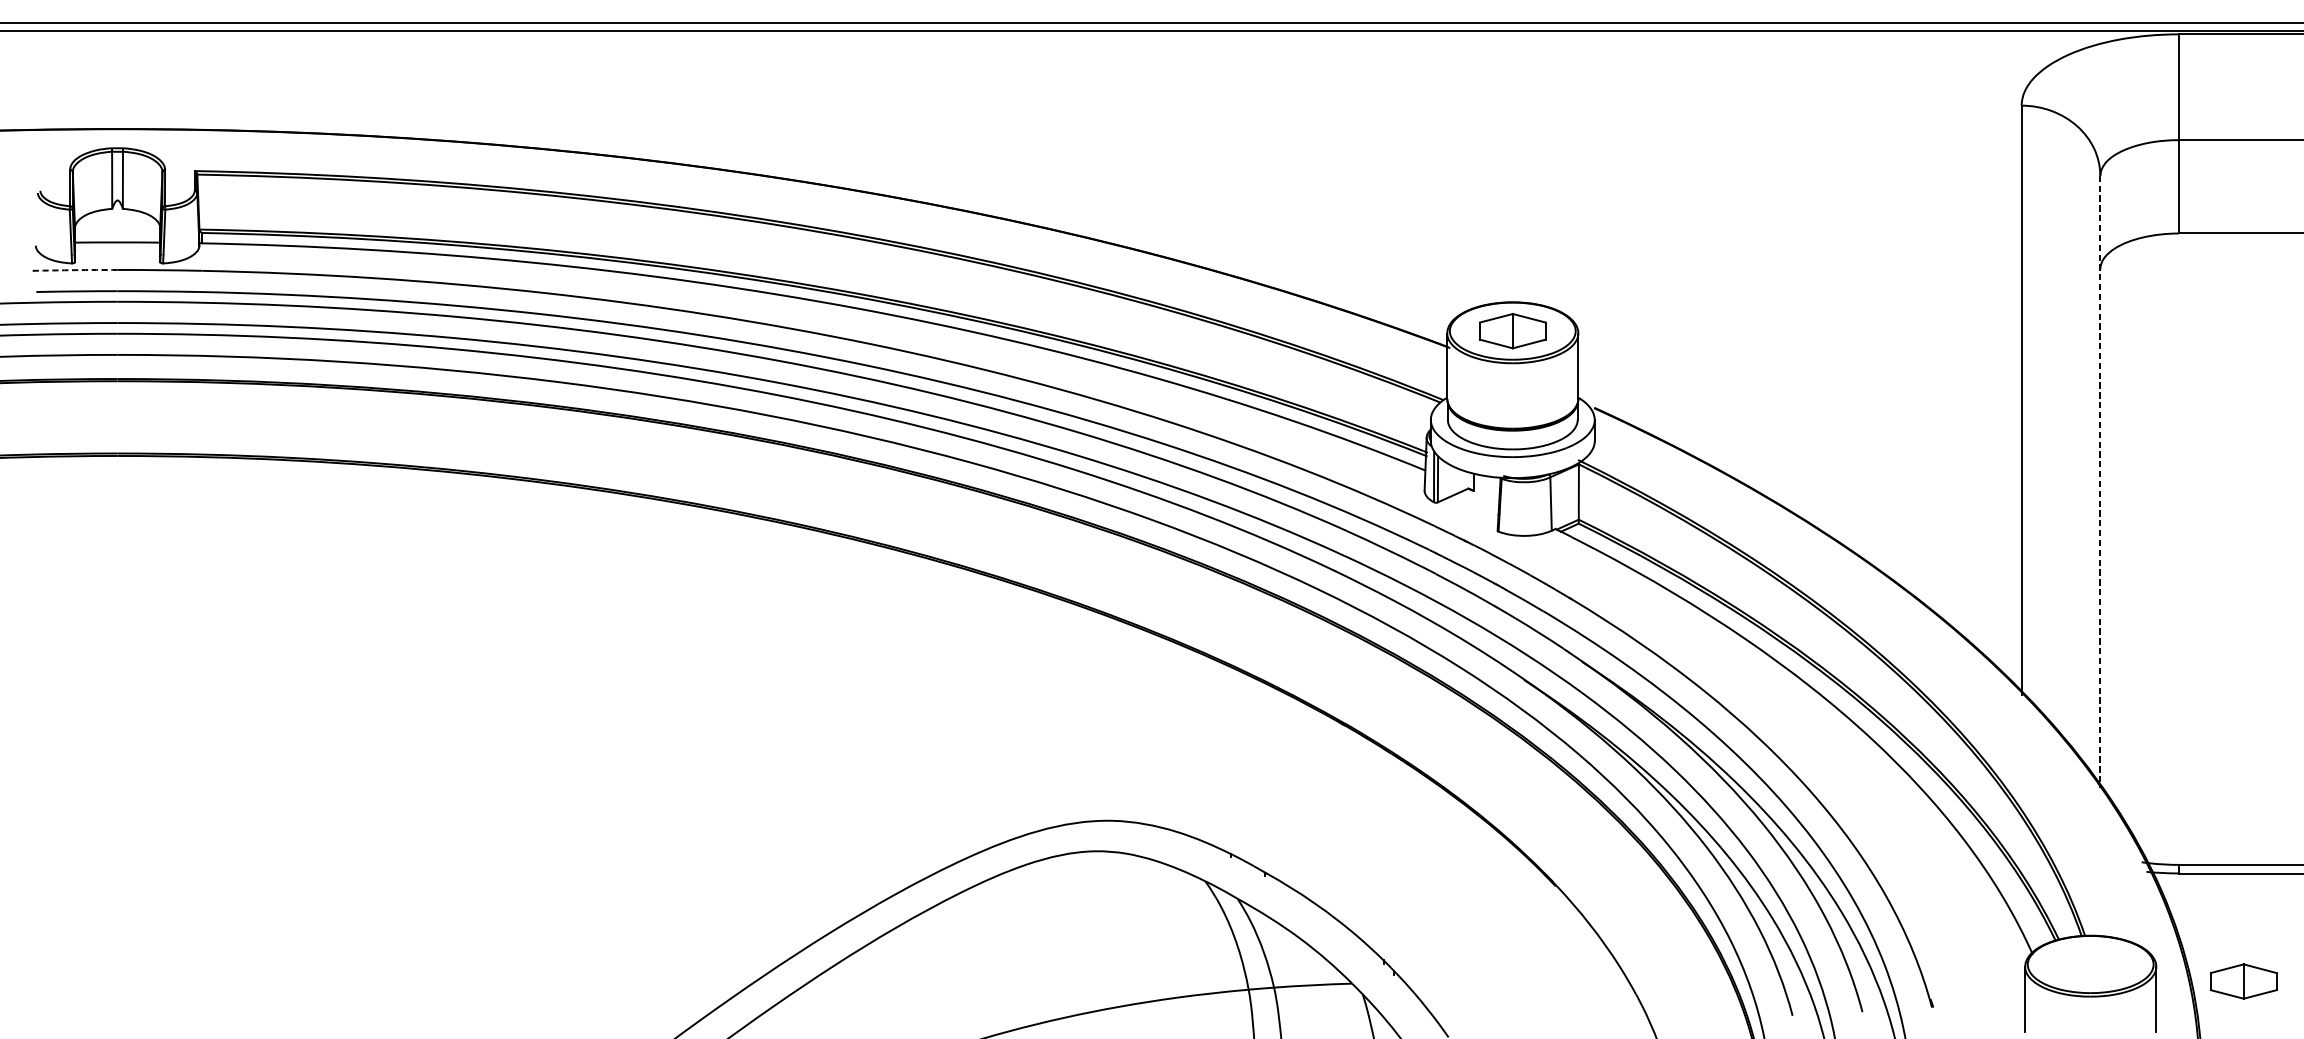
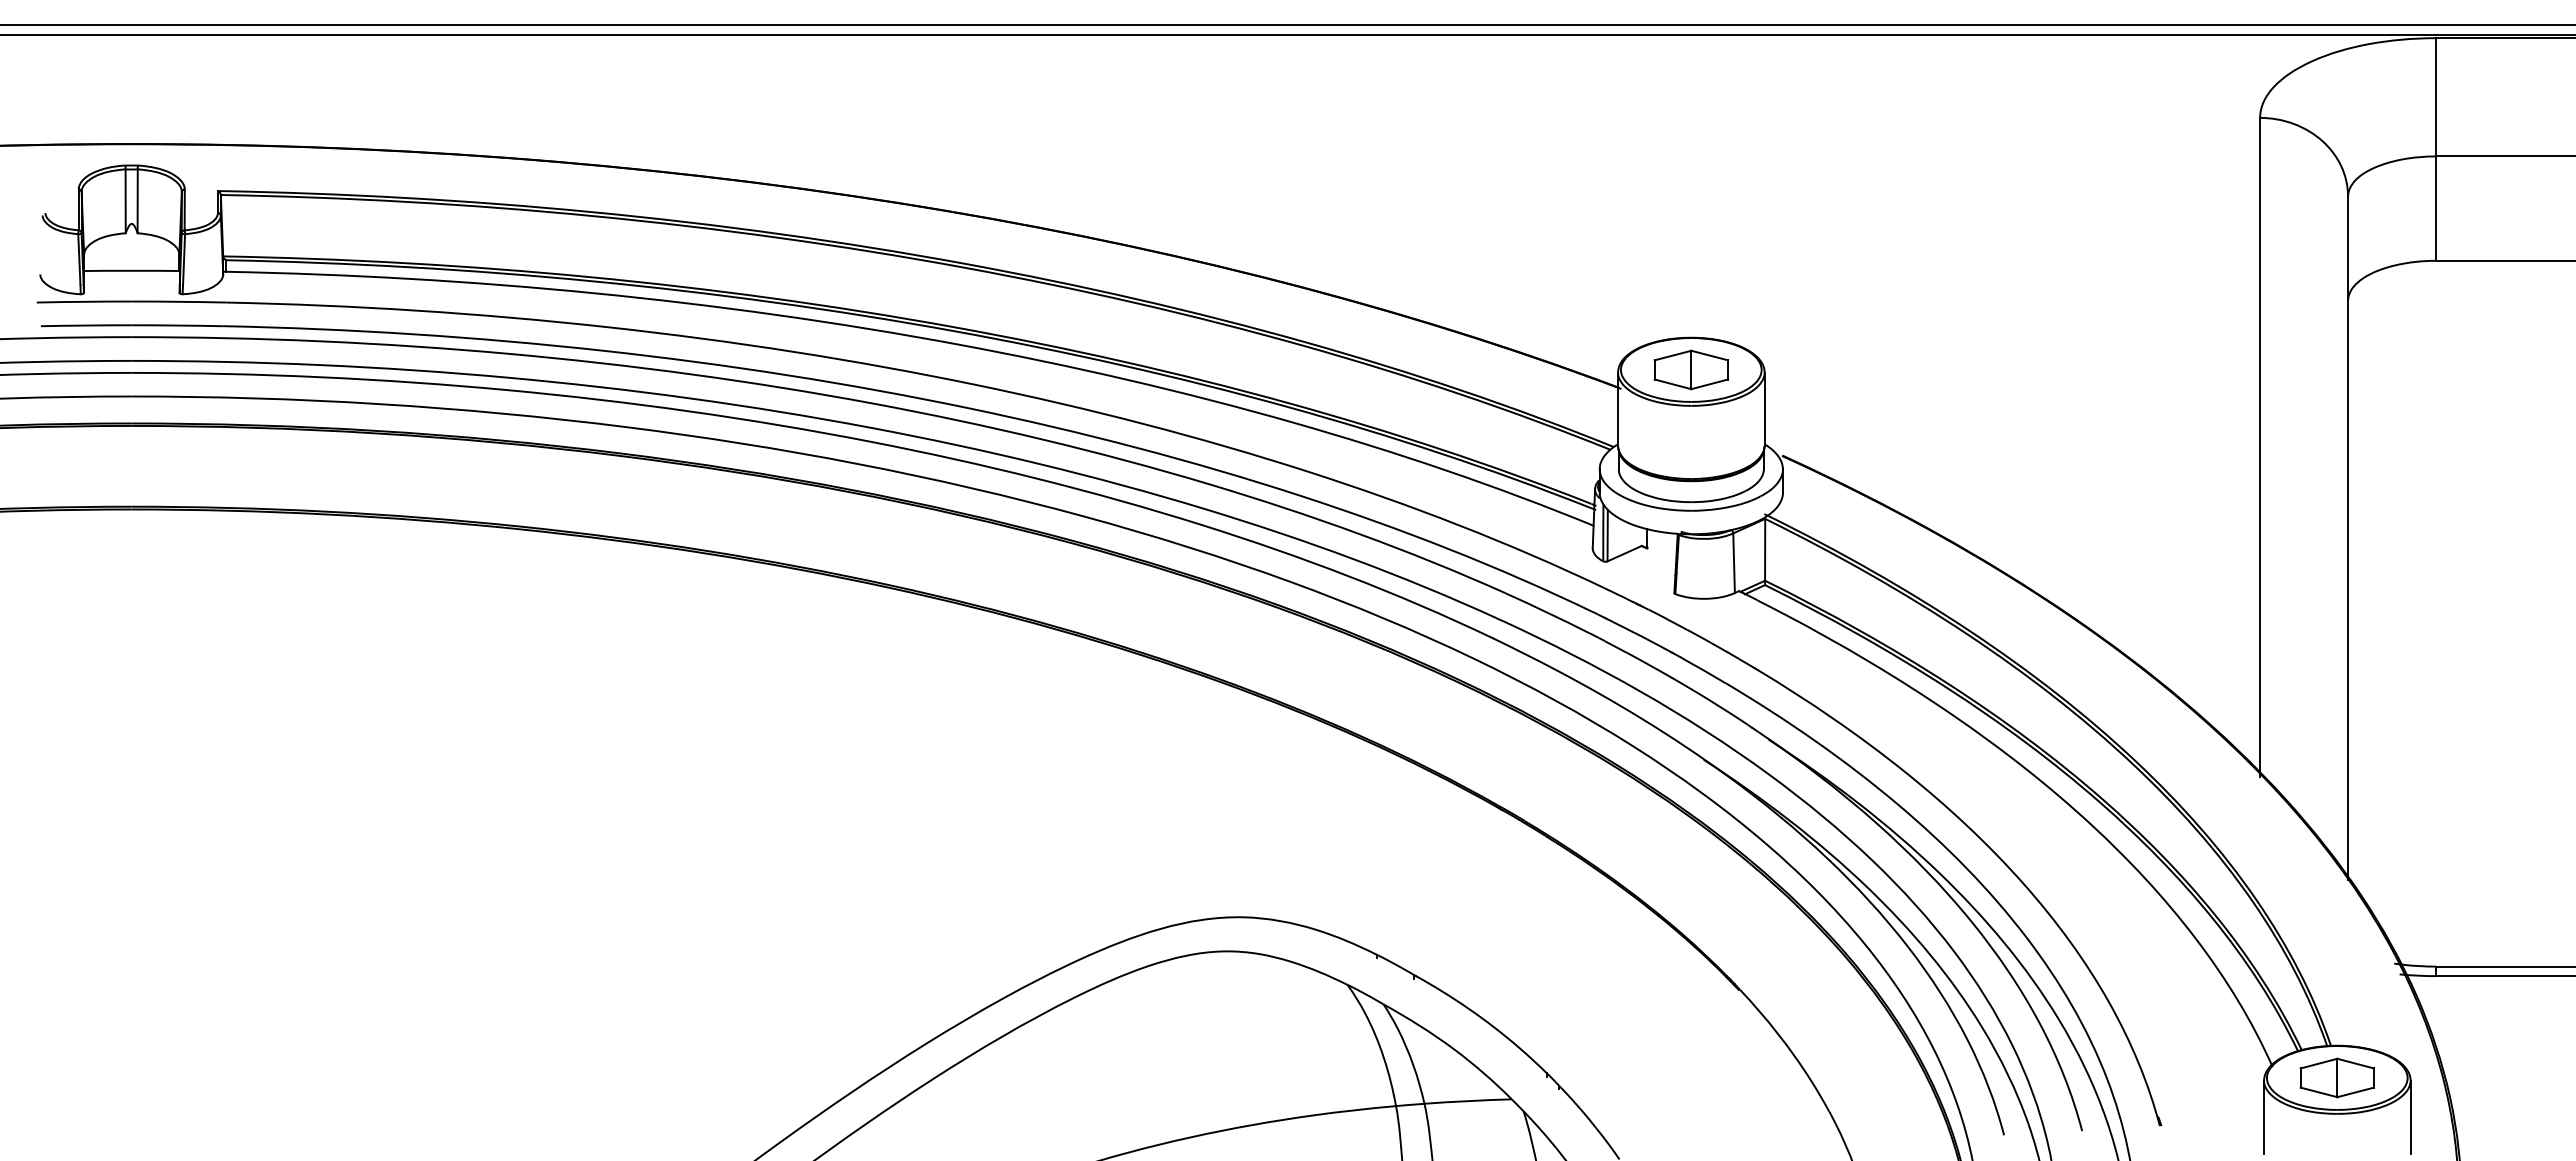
arc: (75, 269) -> (84, 301), dashed -> solid
line: (2100, 481) -> (2348, 538), dashed -> solid
part: (2242, 981) -> (2336, 1077), moved

